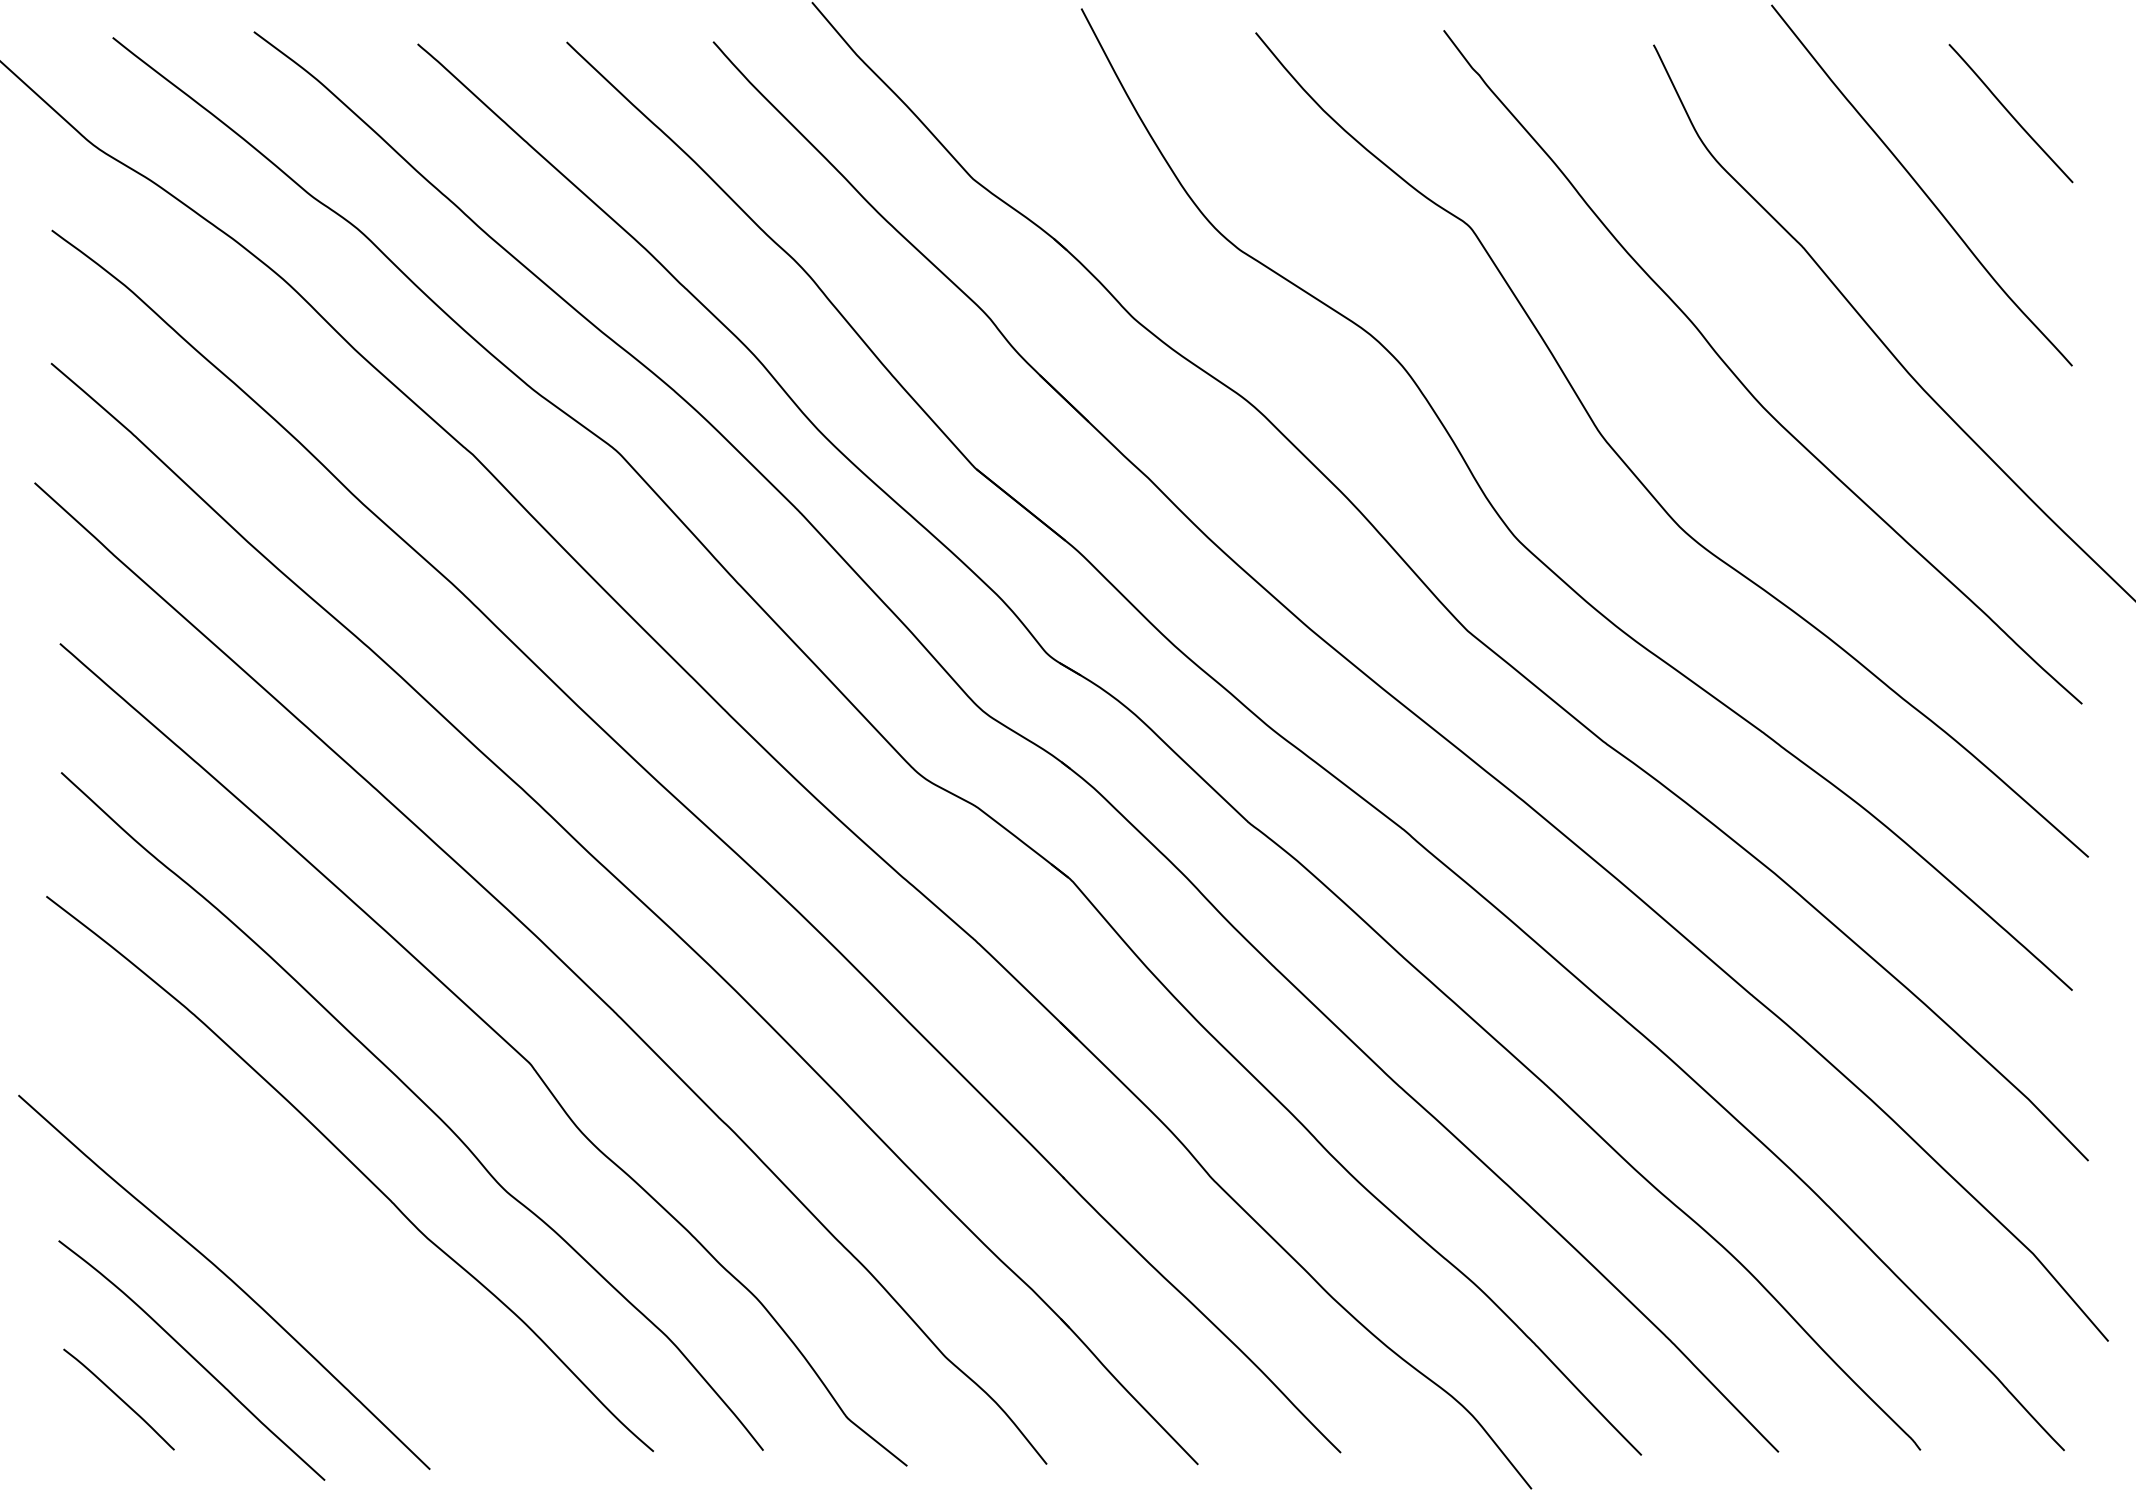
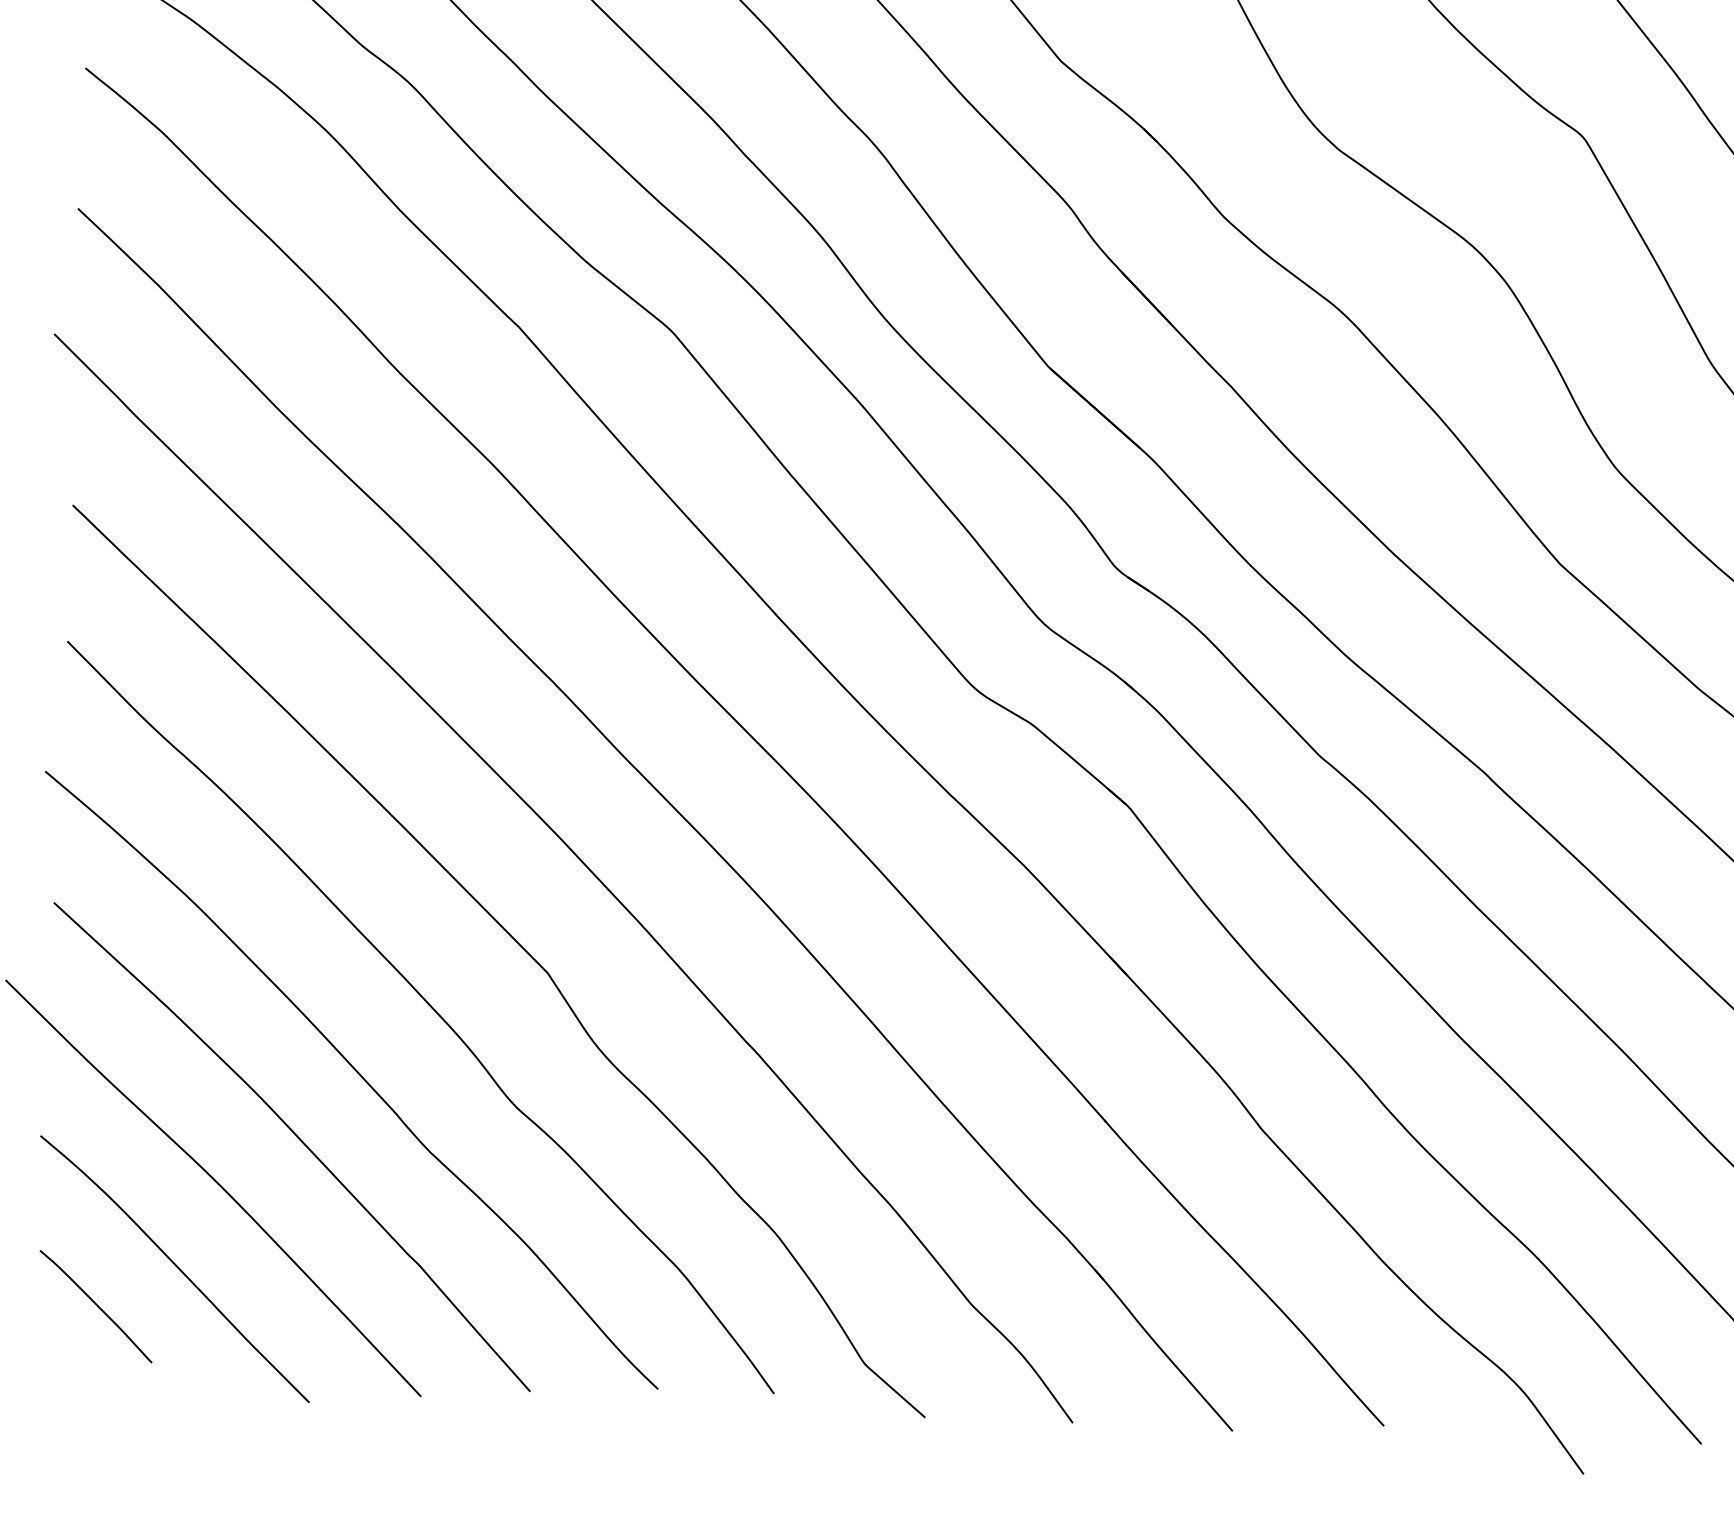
curve: (302, 1232) -> (298, 1139), added

